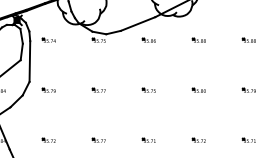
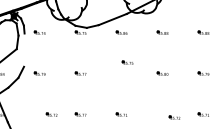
line: (30, 60) -> (24, 49), removed
part: (148, 89) -> (127, 62), moved
part: (48, 140) -> (51, 114), moved
part: (198, 140) -> (174, 117), moved

